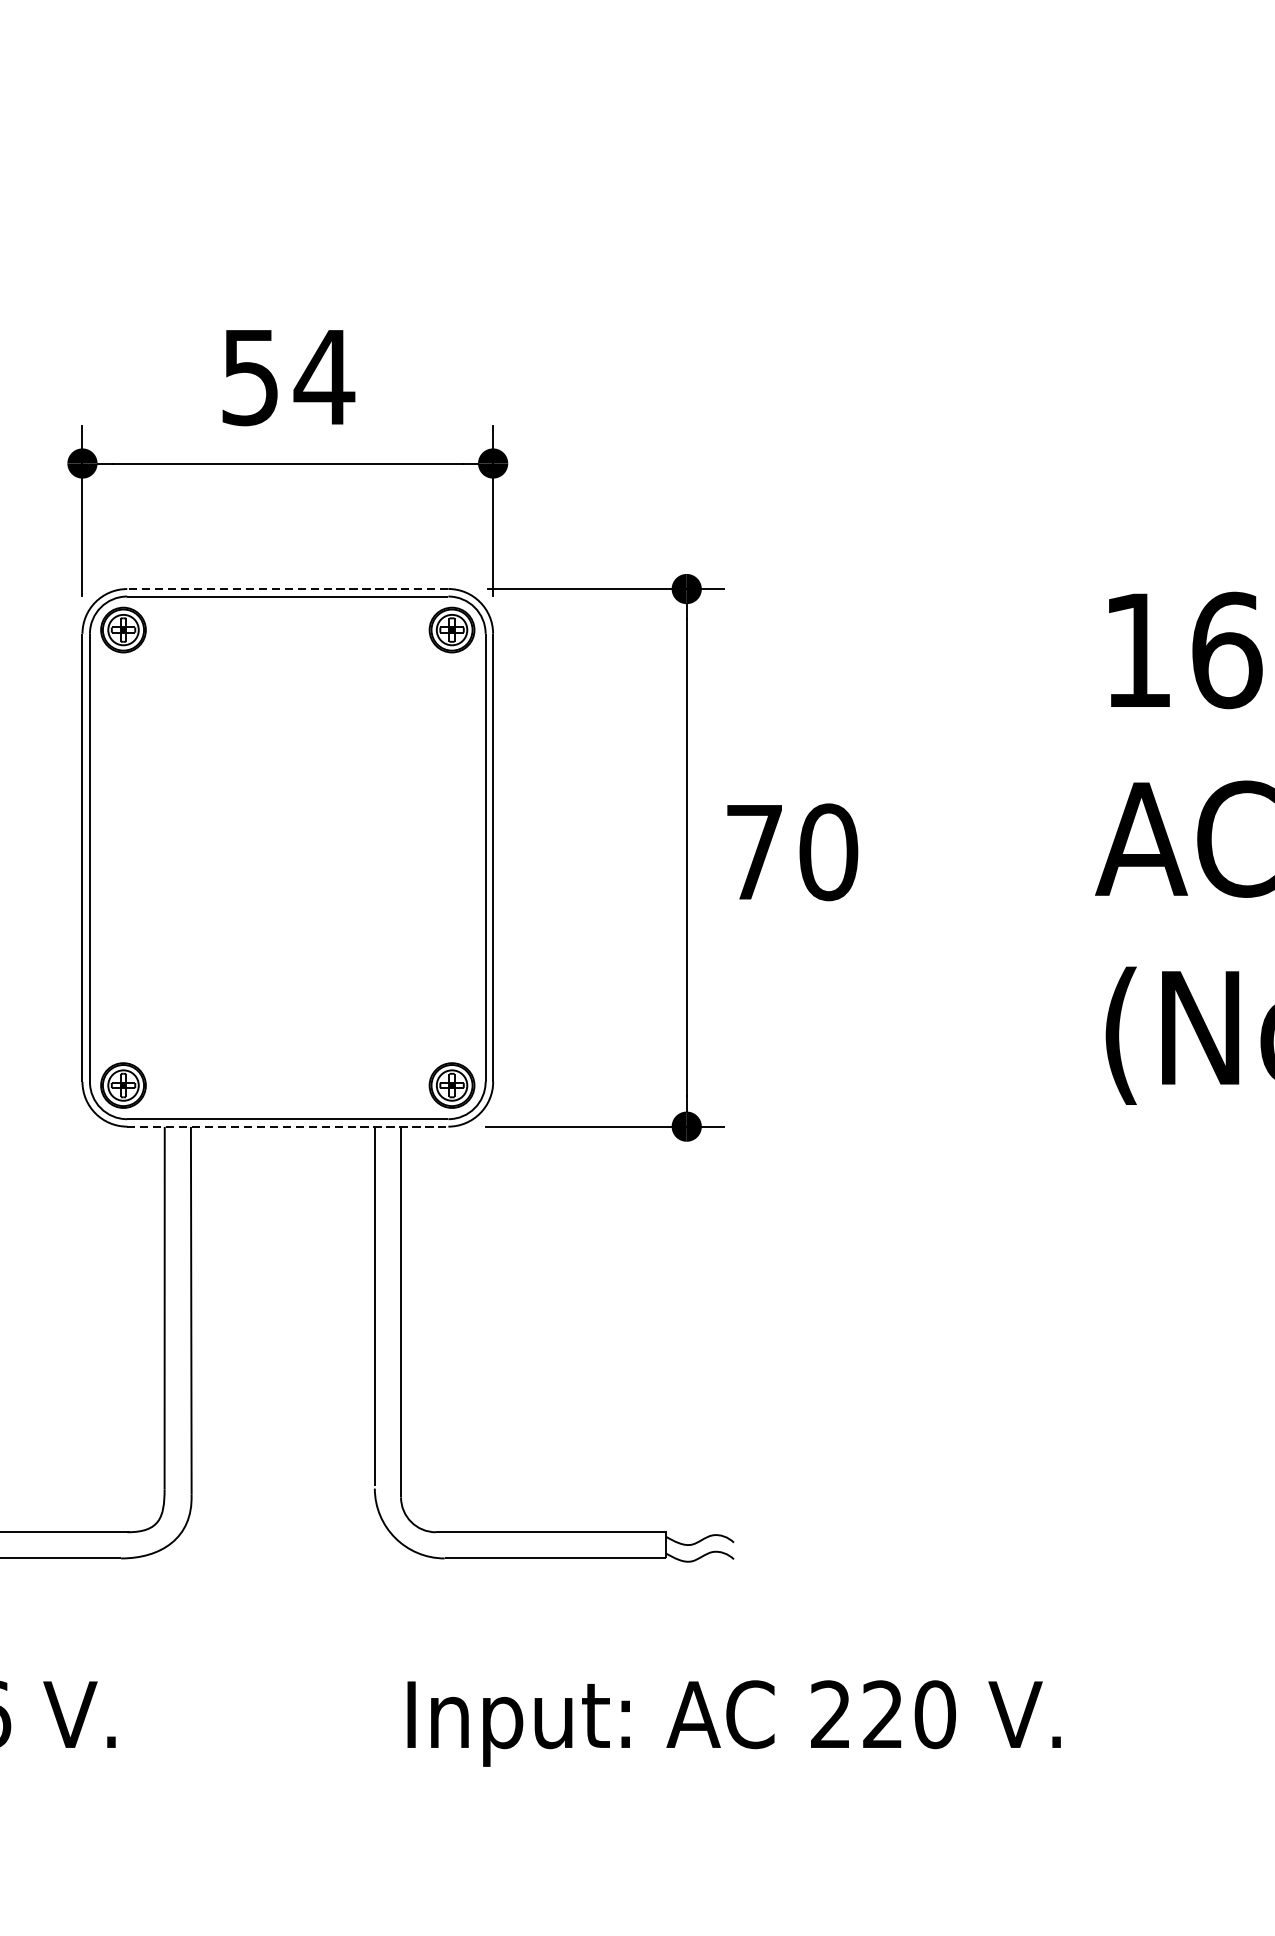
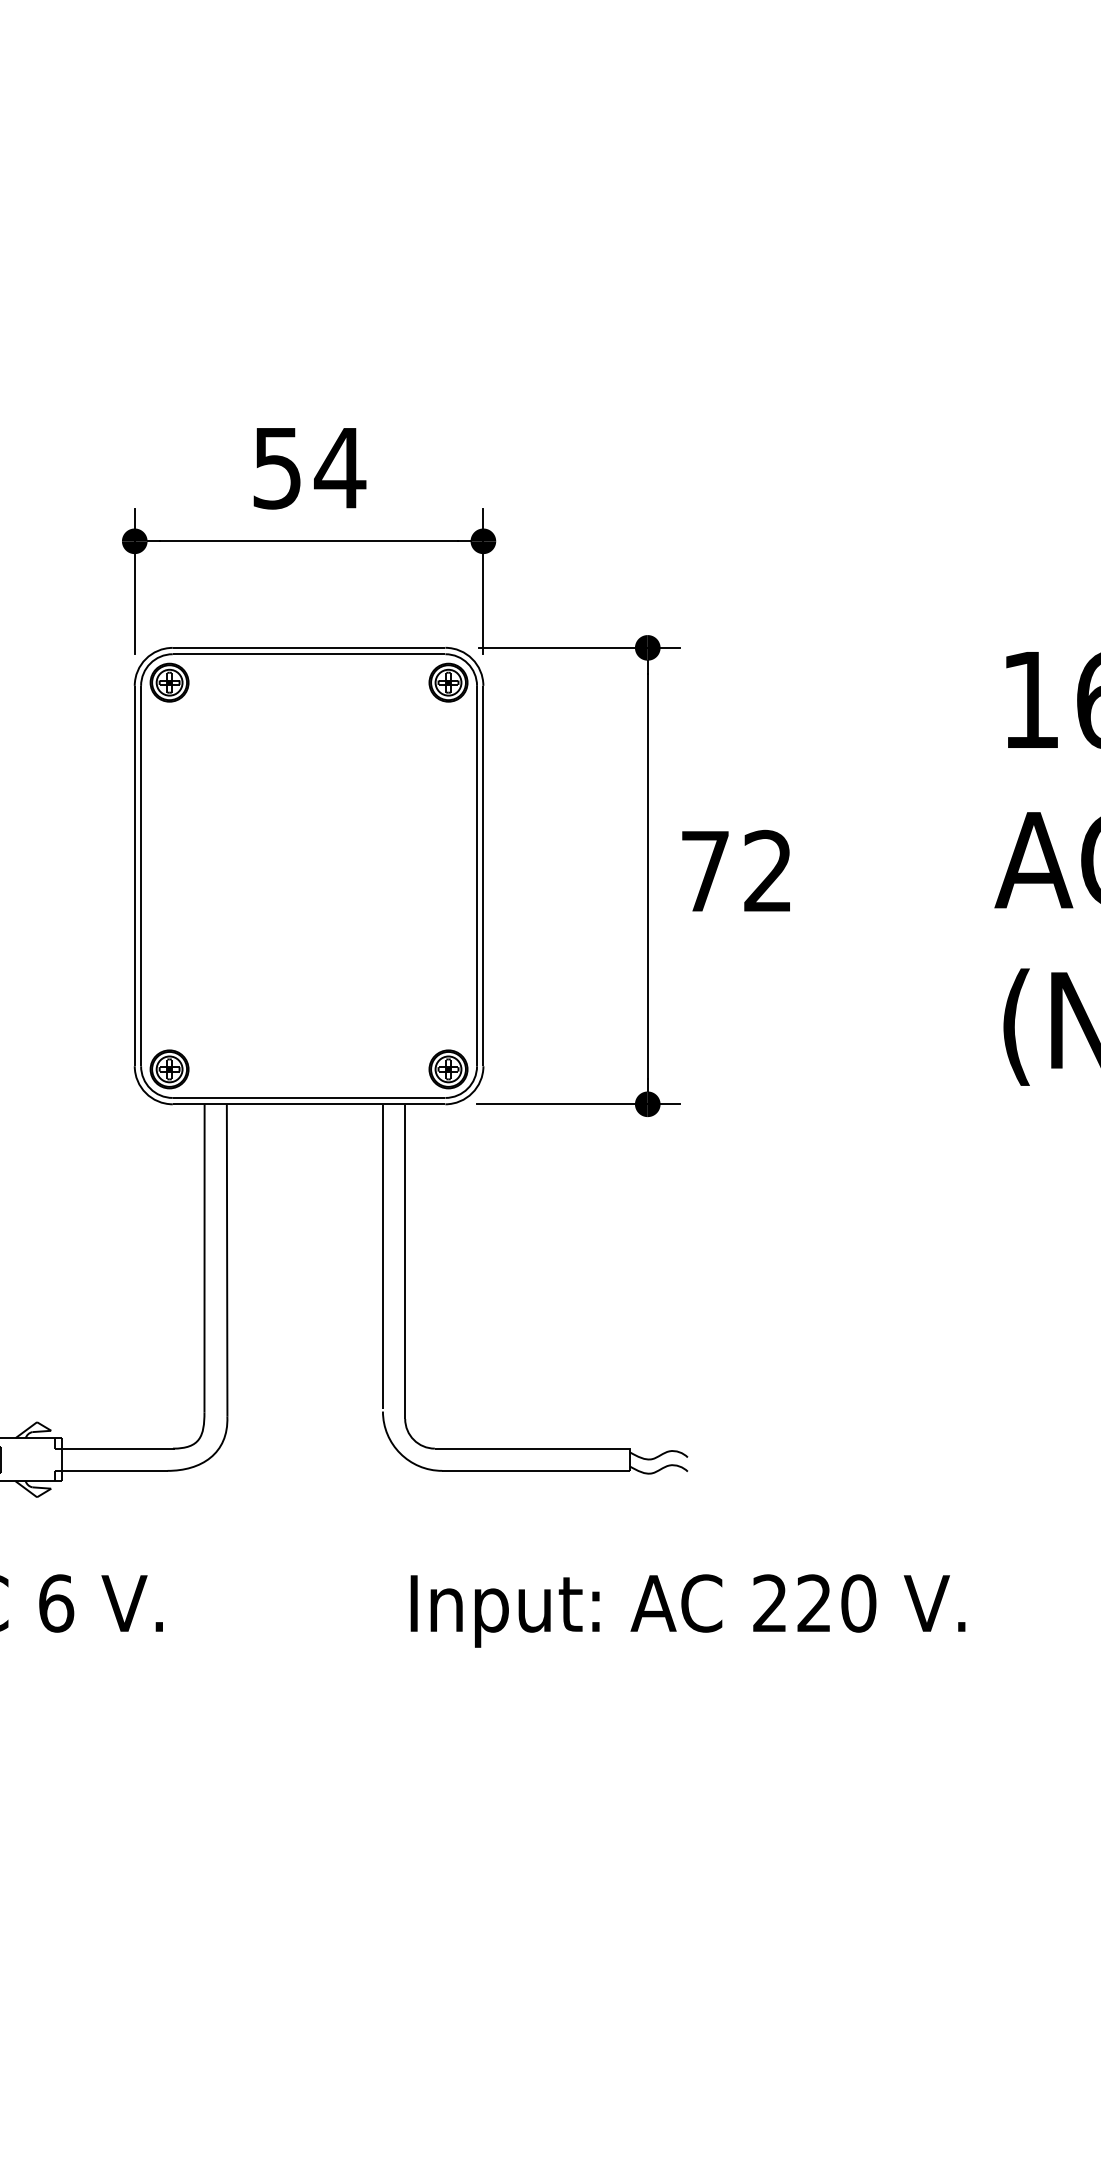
line: (287, 588) -> (308, 647), dashed -> solid
text: (828, 851) -> (768, 870), 70 -> 72
line: (288, 1126) -> (309, 1104), dashed -> solid

